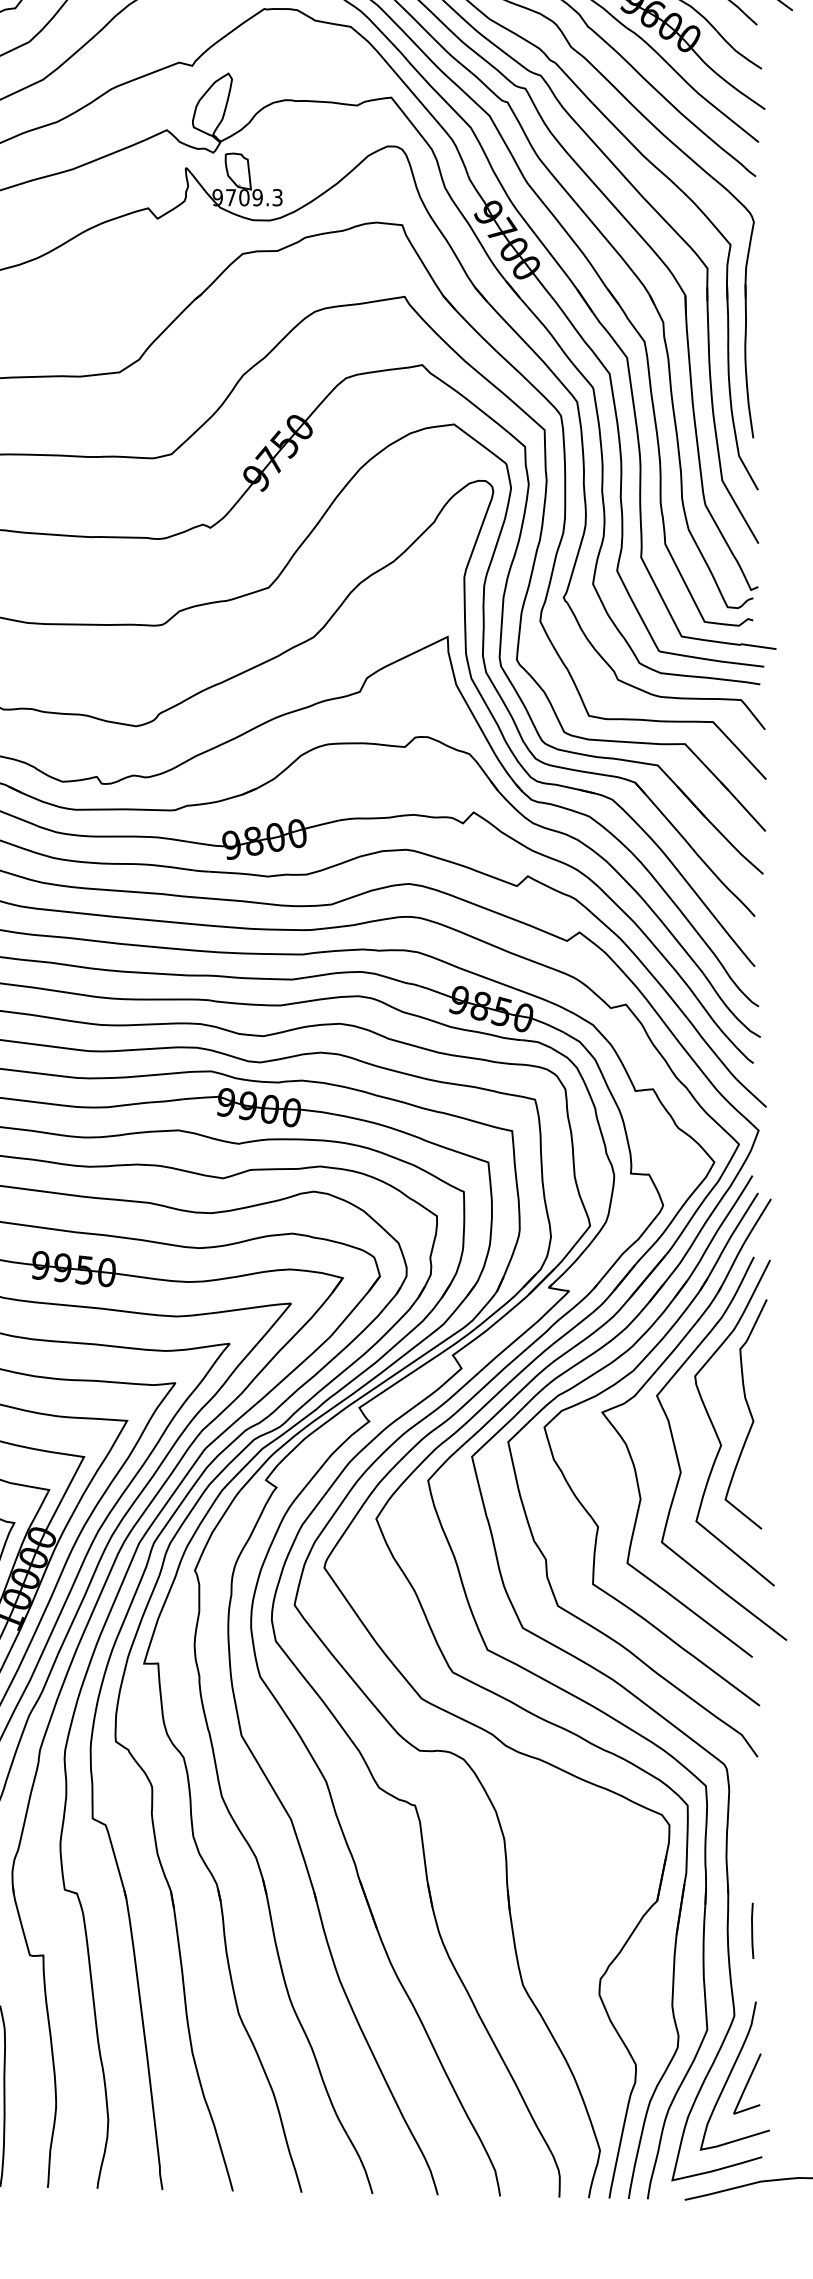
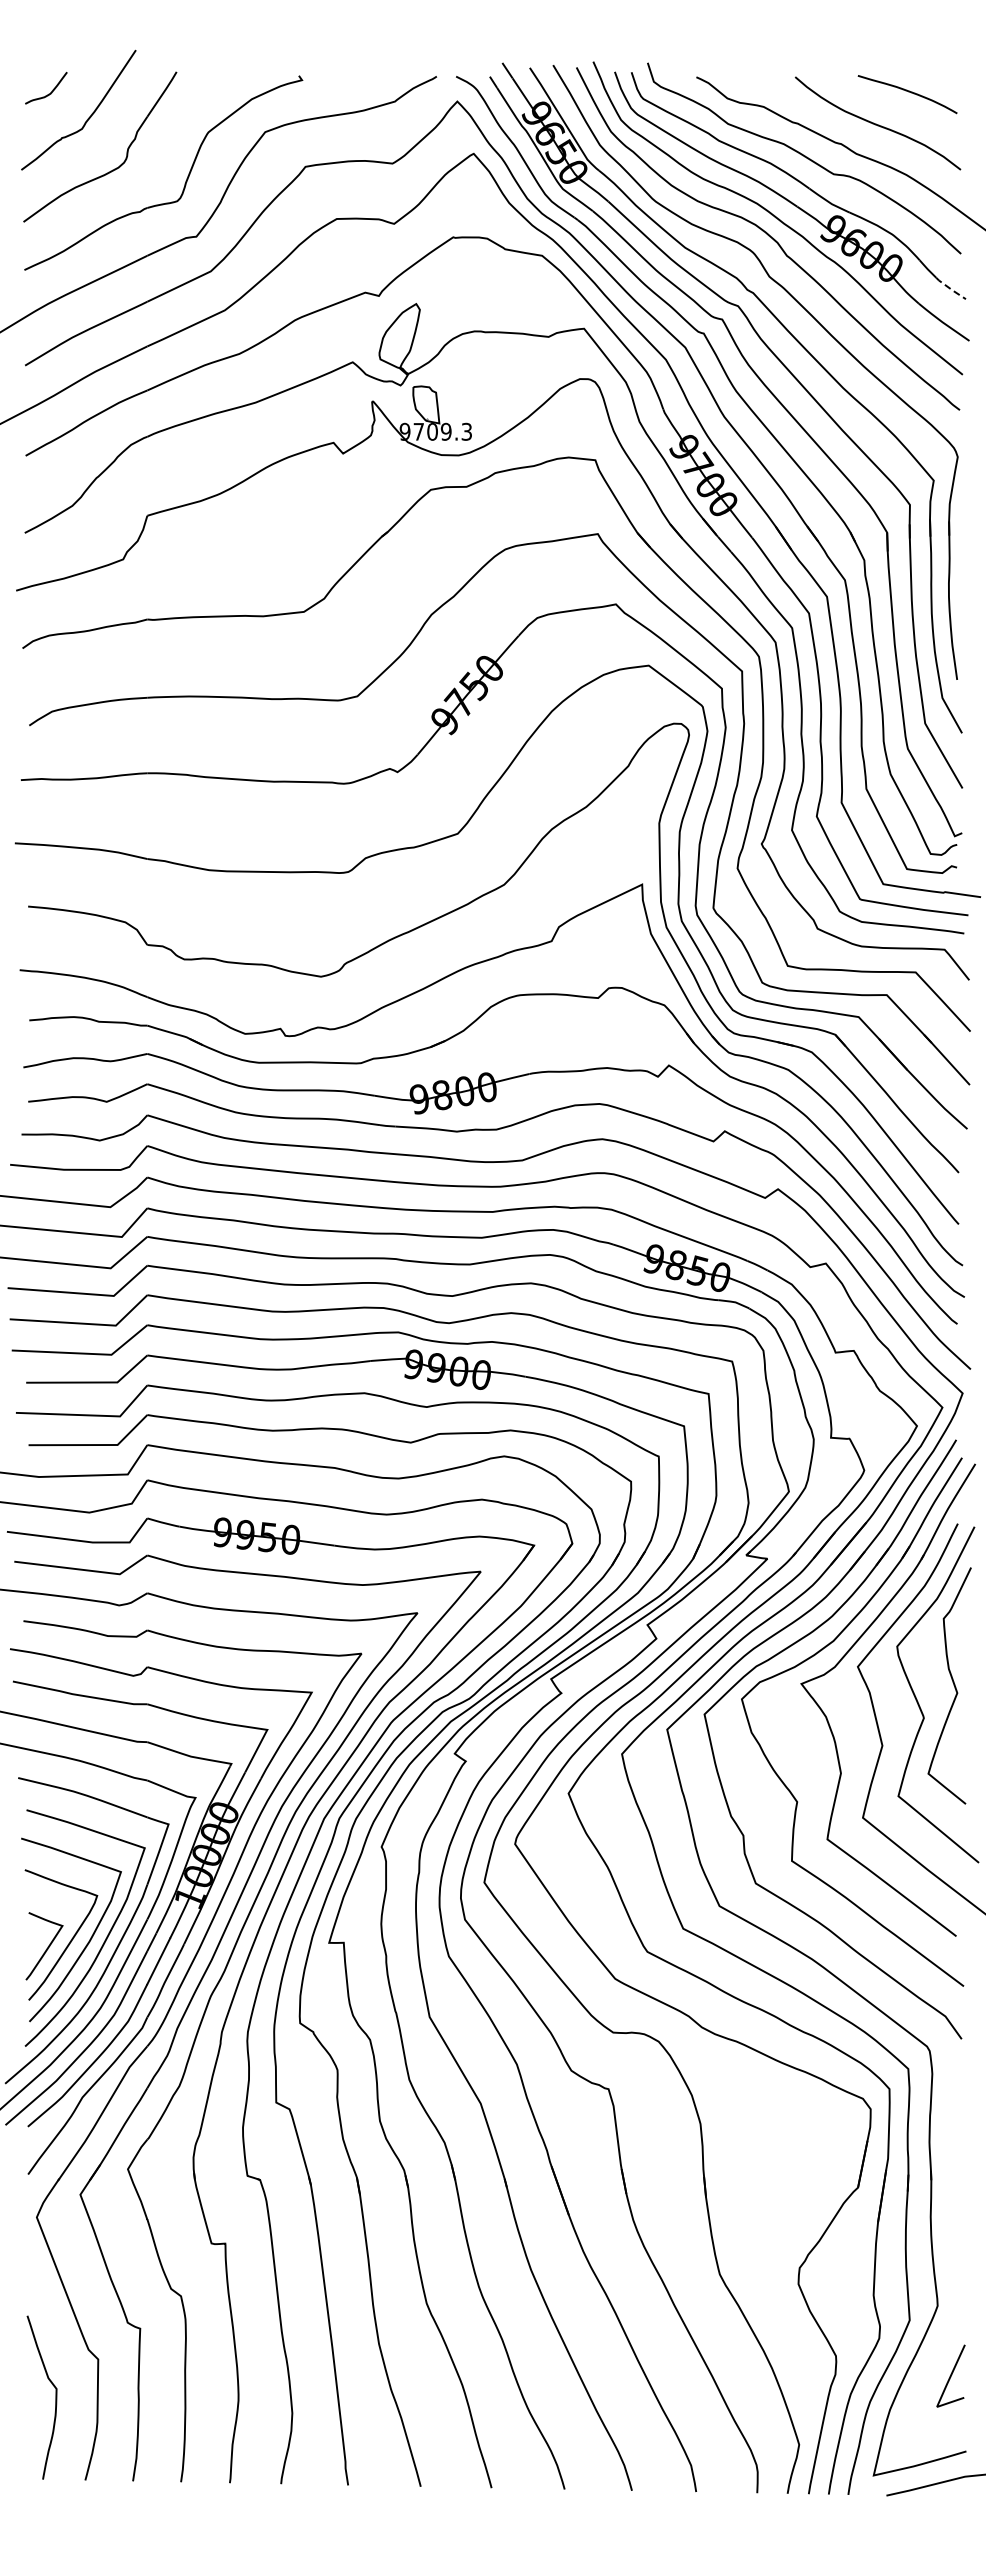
line: (746, 58) -> (950, 288), solid -> dashed
line: (752, 1931) -> (956, 2218), removed
curve: (731, 2073) -> (934, 2365), removed

